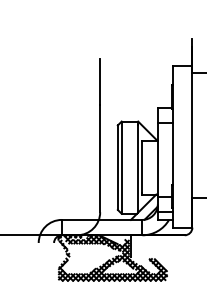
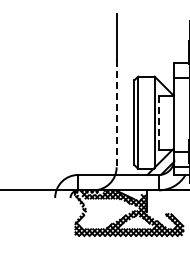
line: (100, 158) -> (116, 113), solid -> dashed
line: (142, 166) -> (158, 121), solid -> dashed

